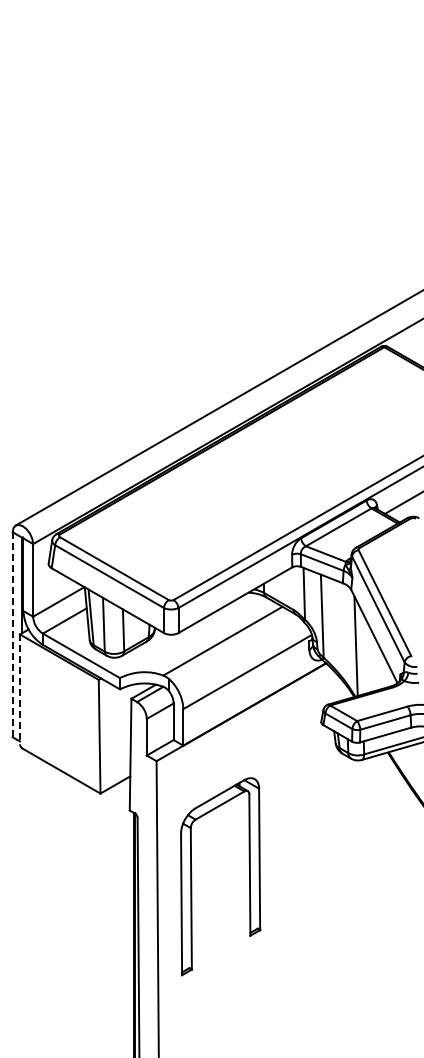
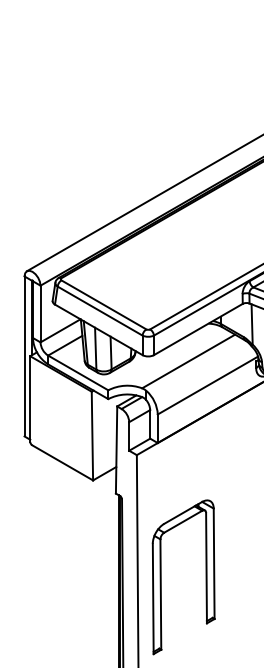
line: (12, 634) -> (24, 356), dashed -> solid
line: (20, 689) -> (30, 399), dashed -> solid
part: (192, 876) -> (161, 577), moved

